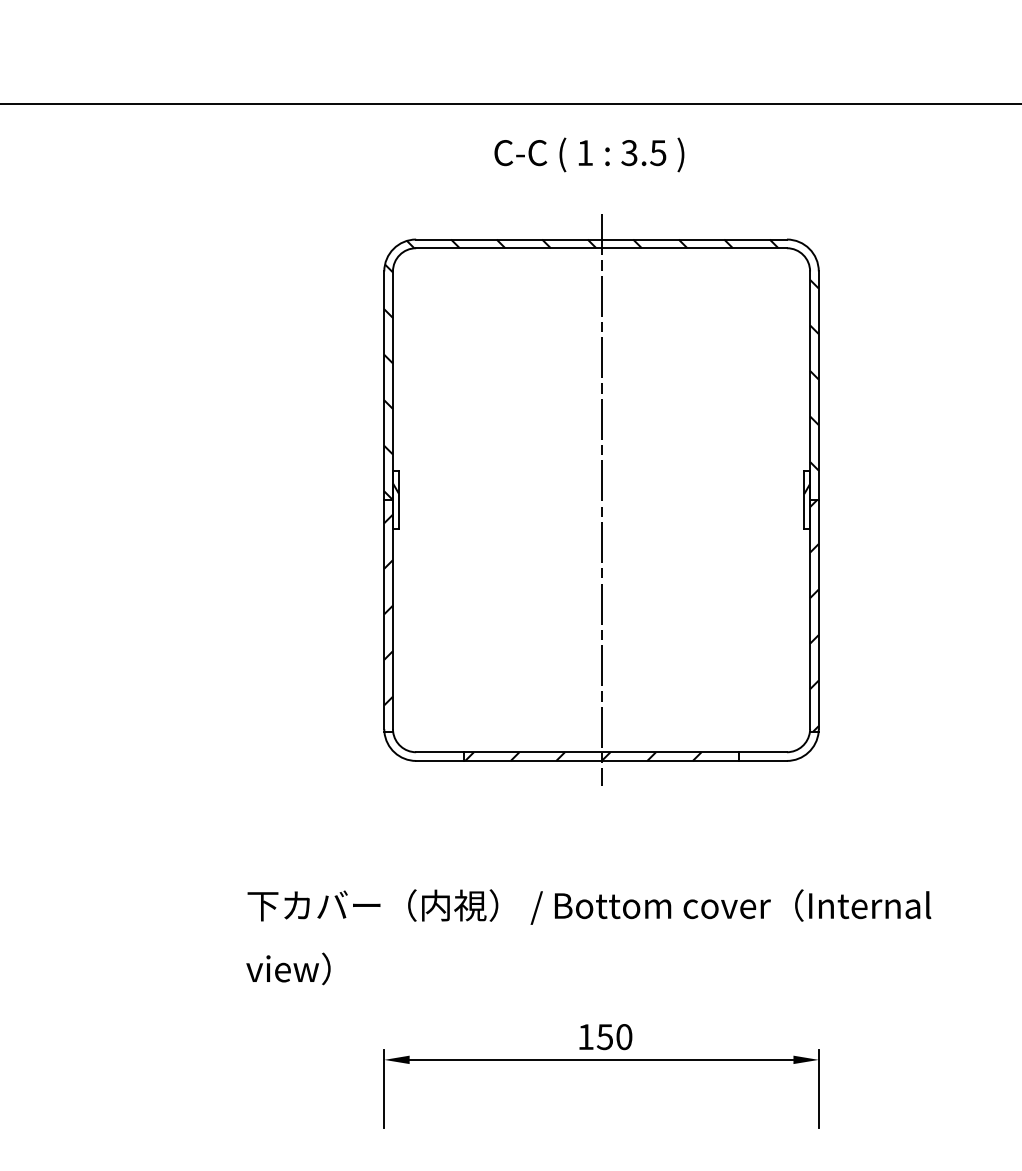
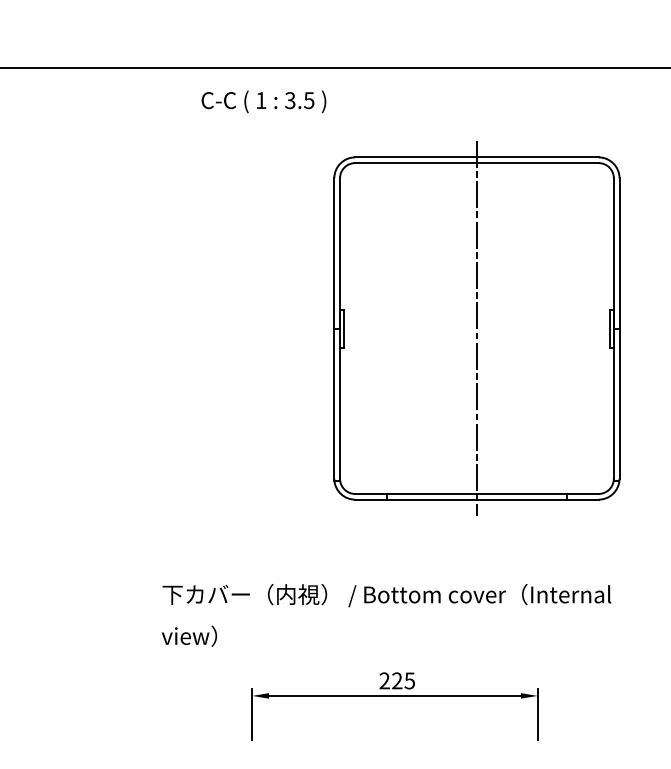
text: (588, 154) -> (263, 101), moved
part: (600, 500) -> (476, 328), moved
text: (605, 1036) -> (397, 680), 150 -> 225

